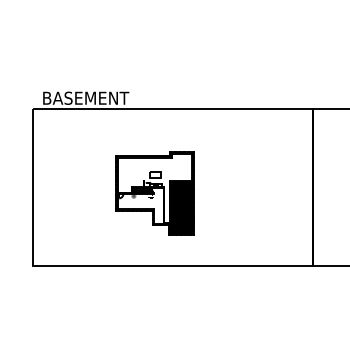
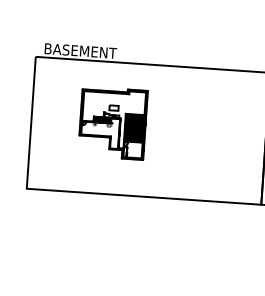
part: (154, 193) -> (112, 123), moved

